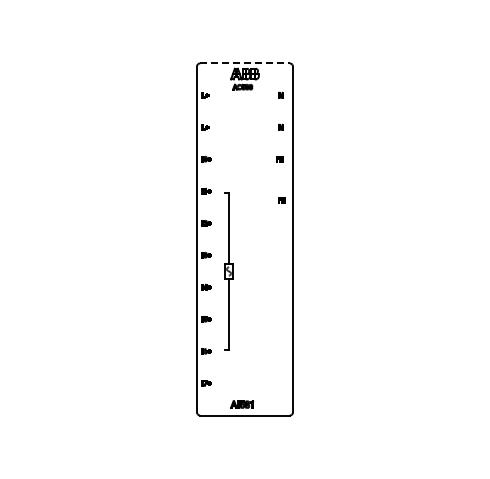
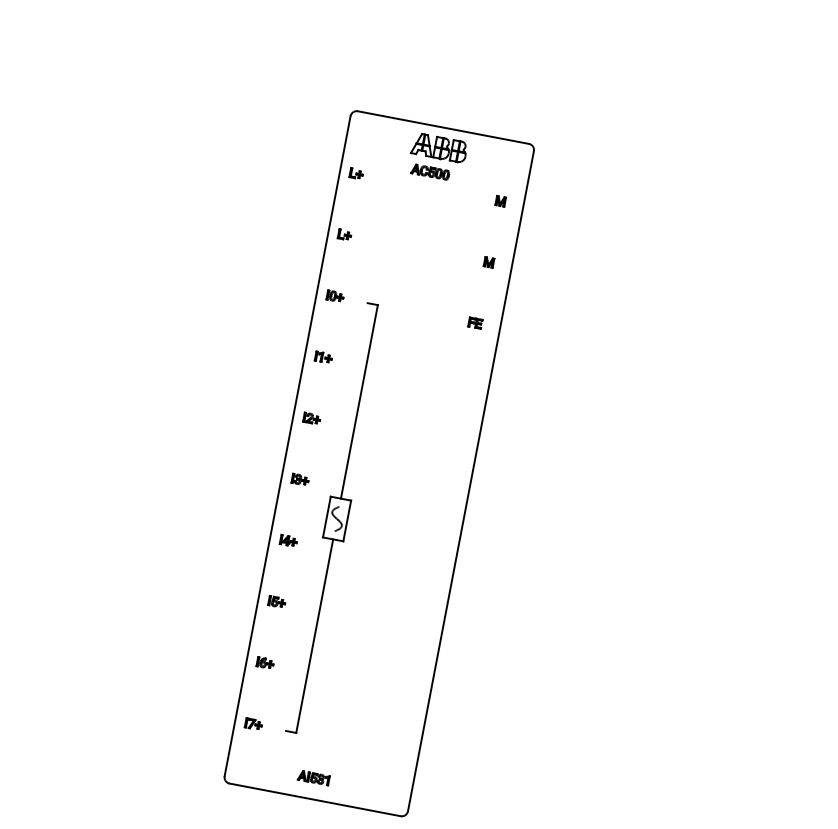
line: (244, 63) -> (442, 127), dashed -> solid
part: (281, 200) -> (463, 402), removed
part: (228, 271) -> (336, 518), size x1.43
part: (242, 404) -> (314, 777), size x0.71

